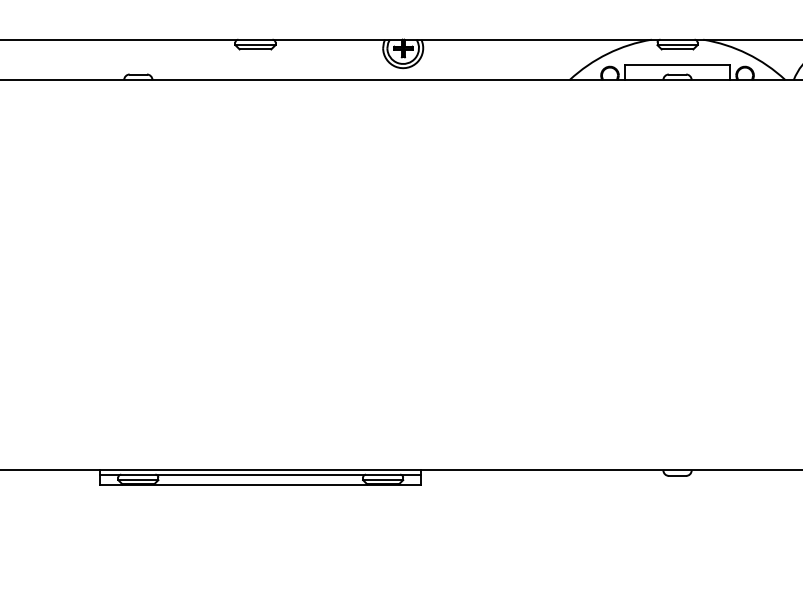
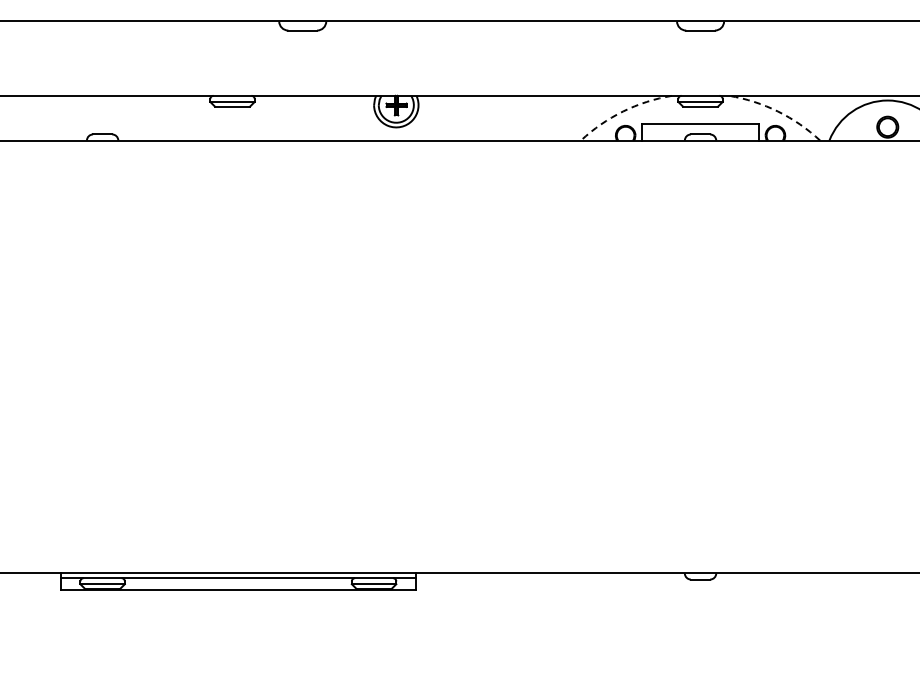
arc: (608, 53) -> (623, 111), solid -> dashed
arc: (746, 53) -> (777, 111), solid -> dashed

